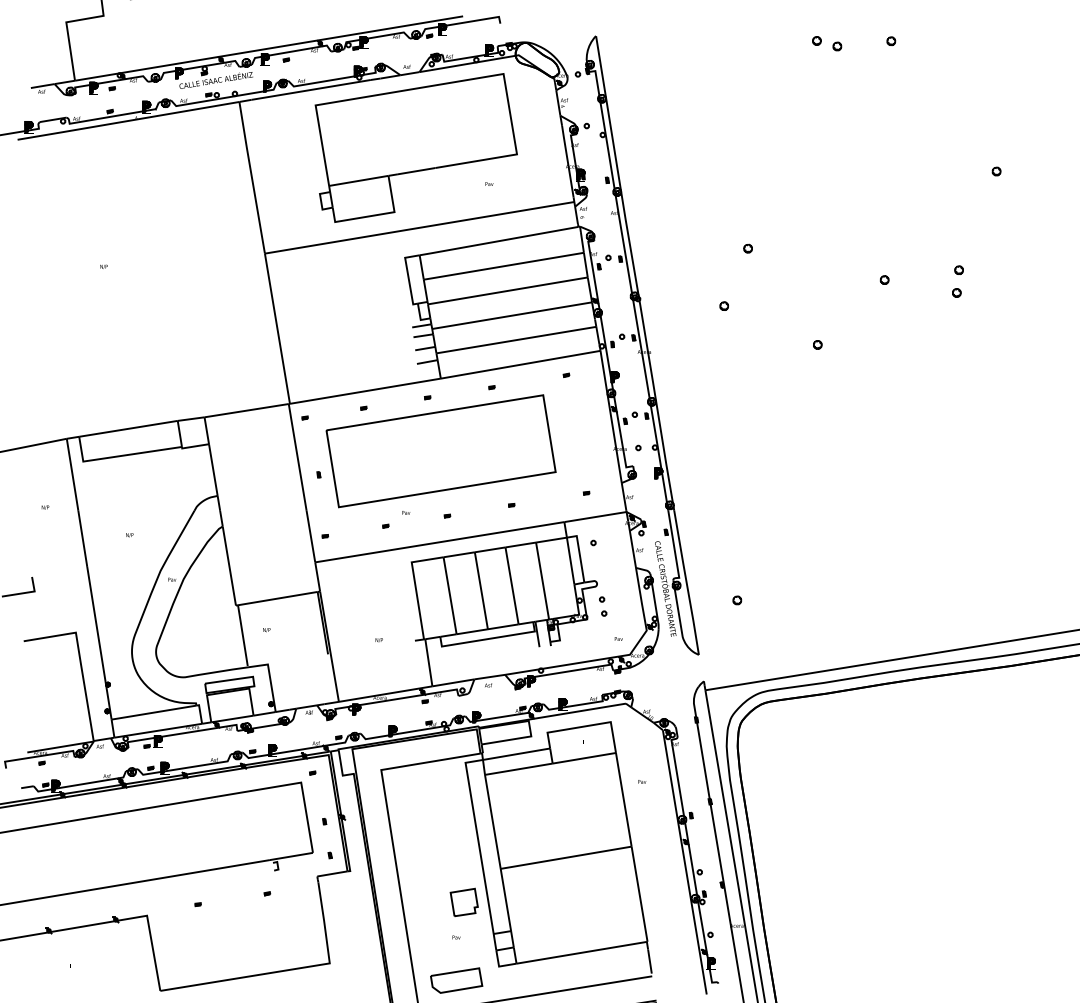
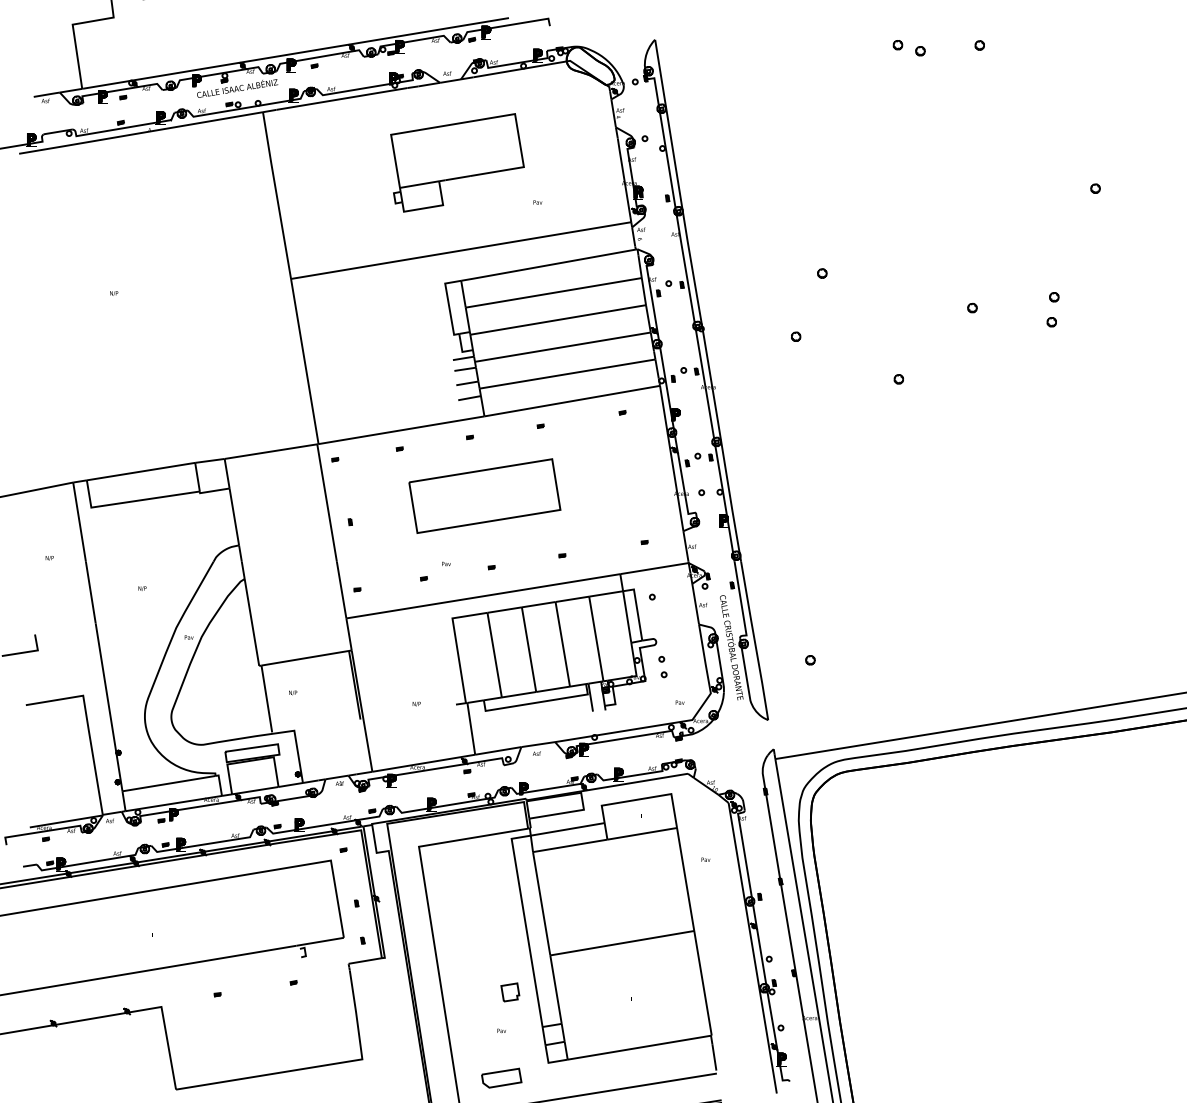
part: (416, 147) -> (457, 162), size x0.6
part: (440, 450) -> (484, 495), size x0.6
part: (464, 902) -> (510, 992), size x0.6
part: (456, 979) -> (501, 1077), size x0.7

